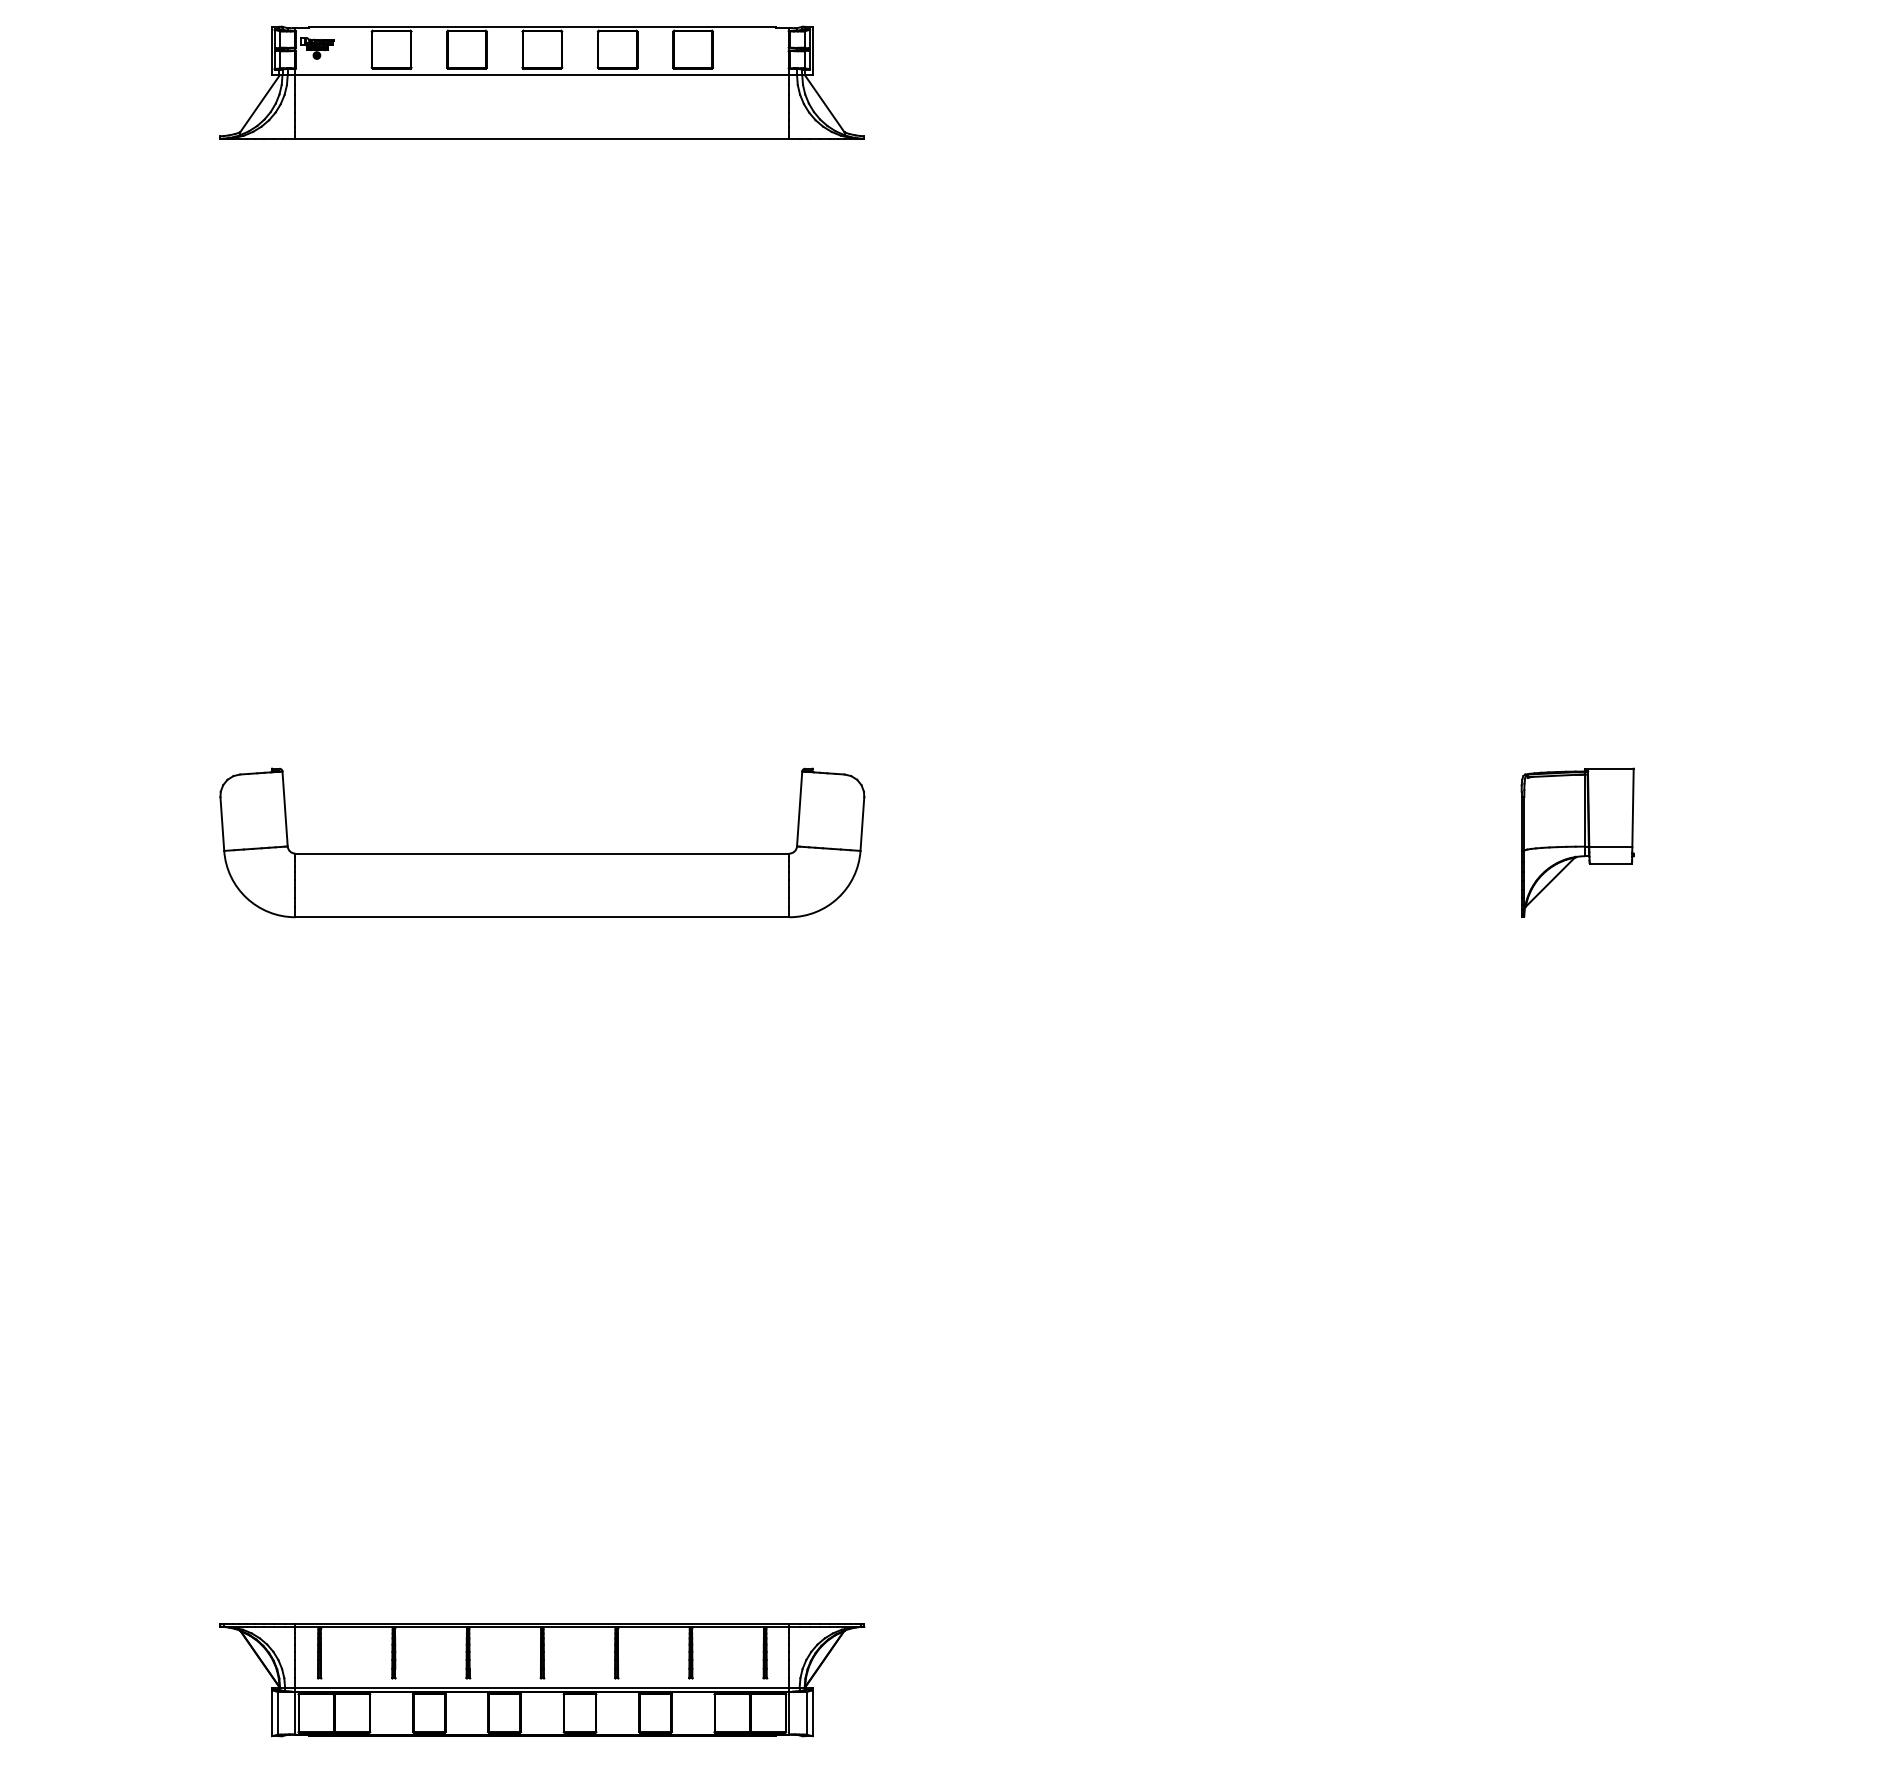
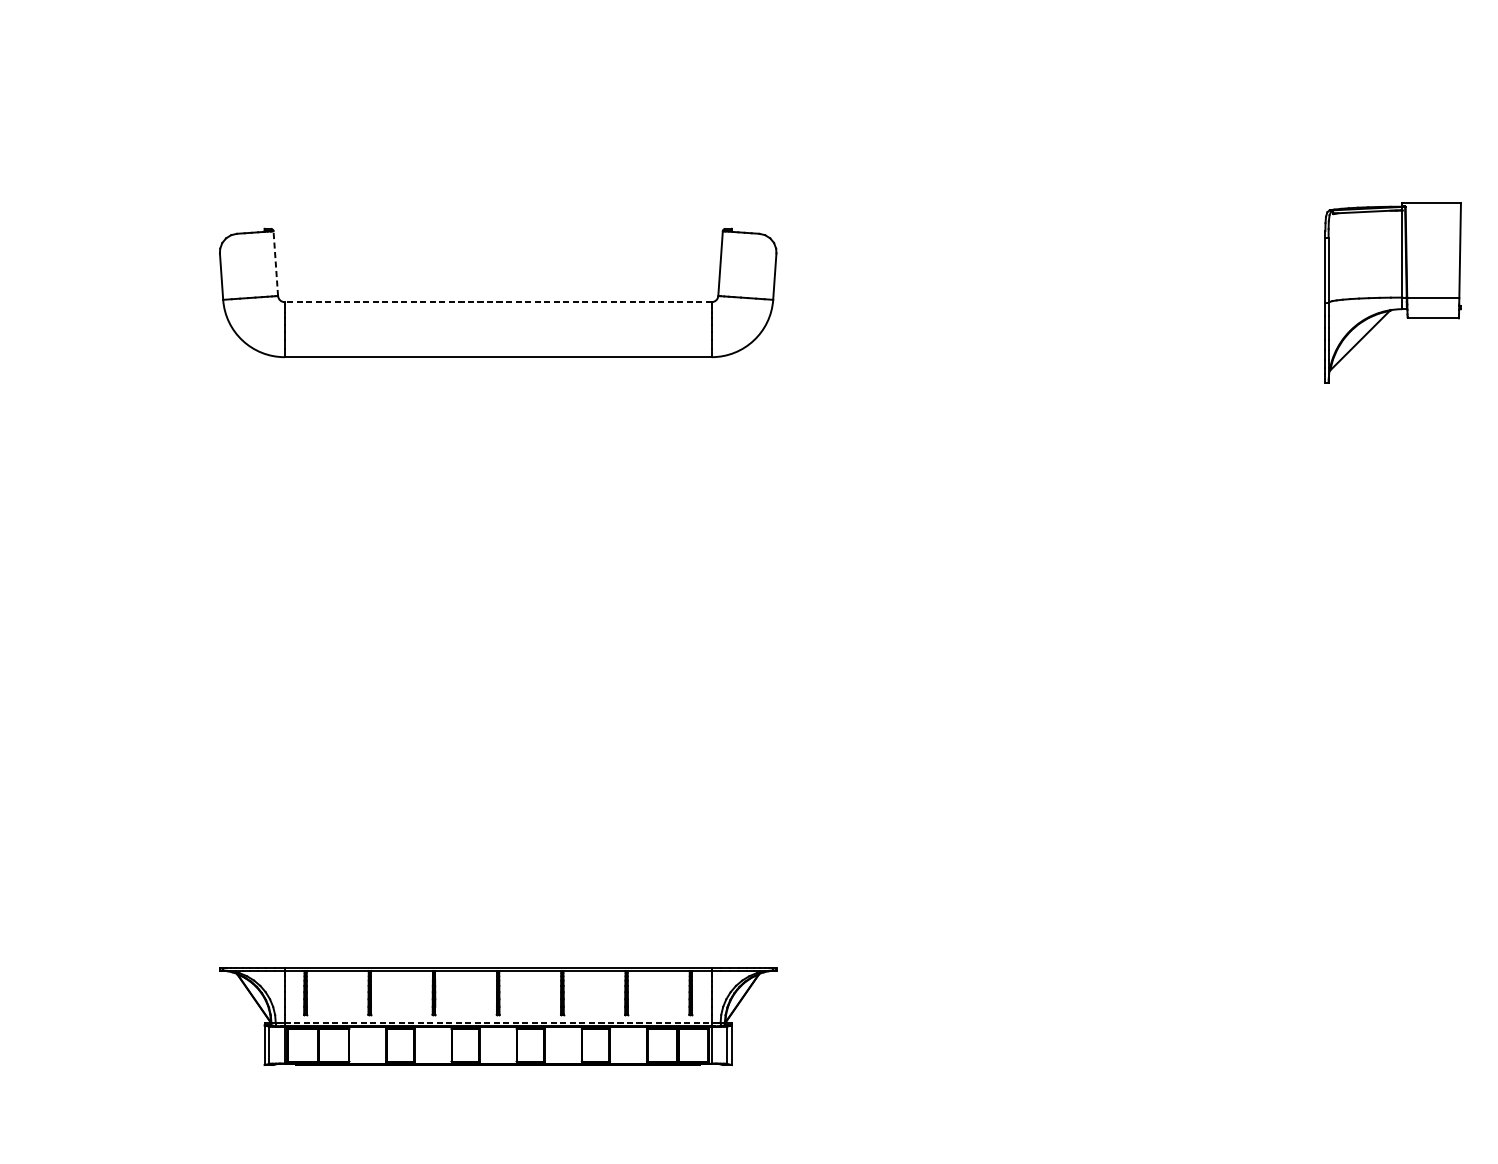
line: (285, 809) -> (276, 264), solid -> dashed
part: (1577, 842) -> (1392, 292), size x1.4
line: (541, 853) -> (497, 302), solid -> dashed
line: (542, 1687) -> (498, 1022), solid -> dashed

